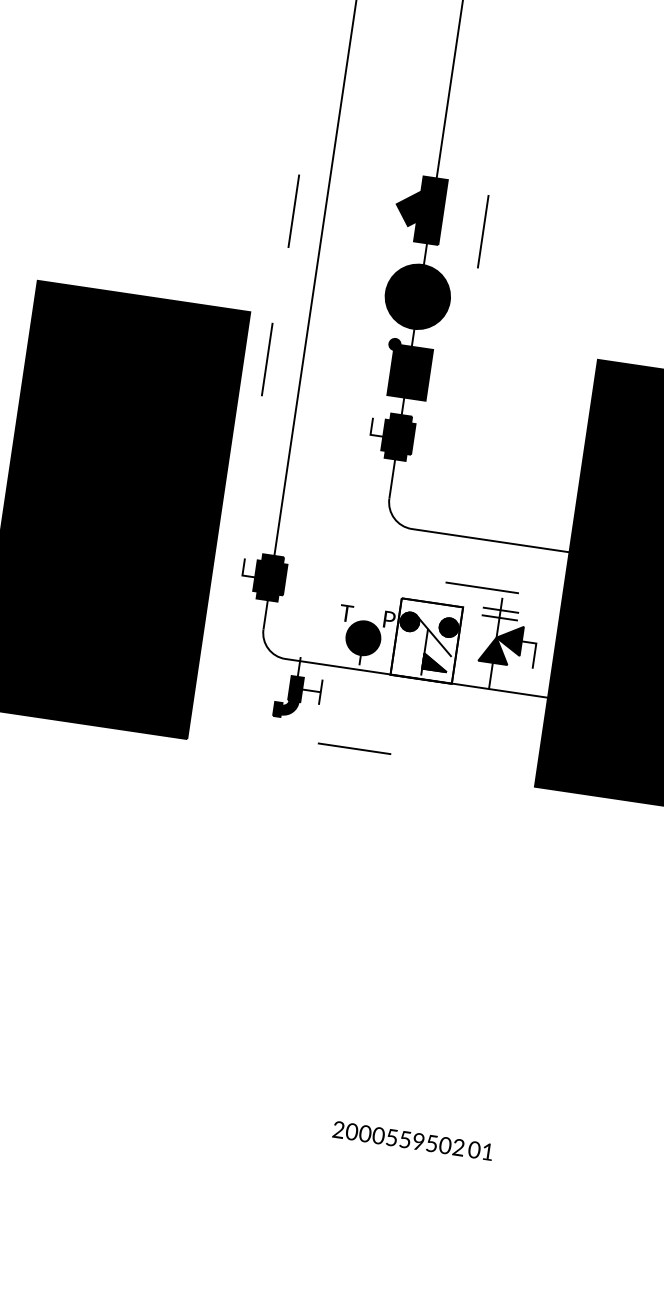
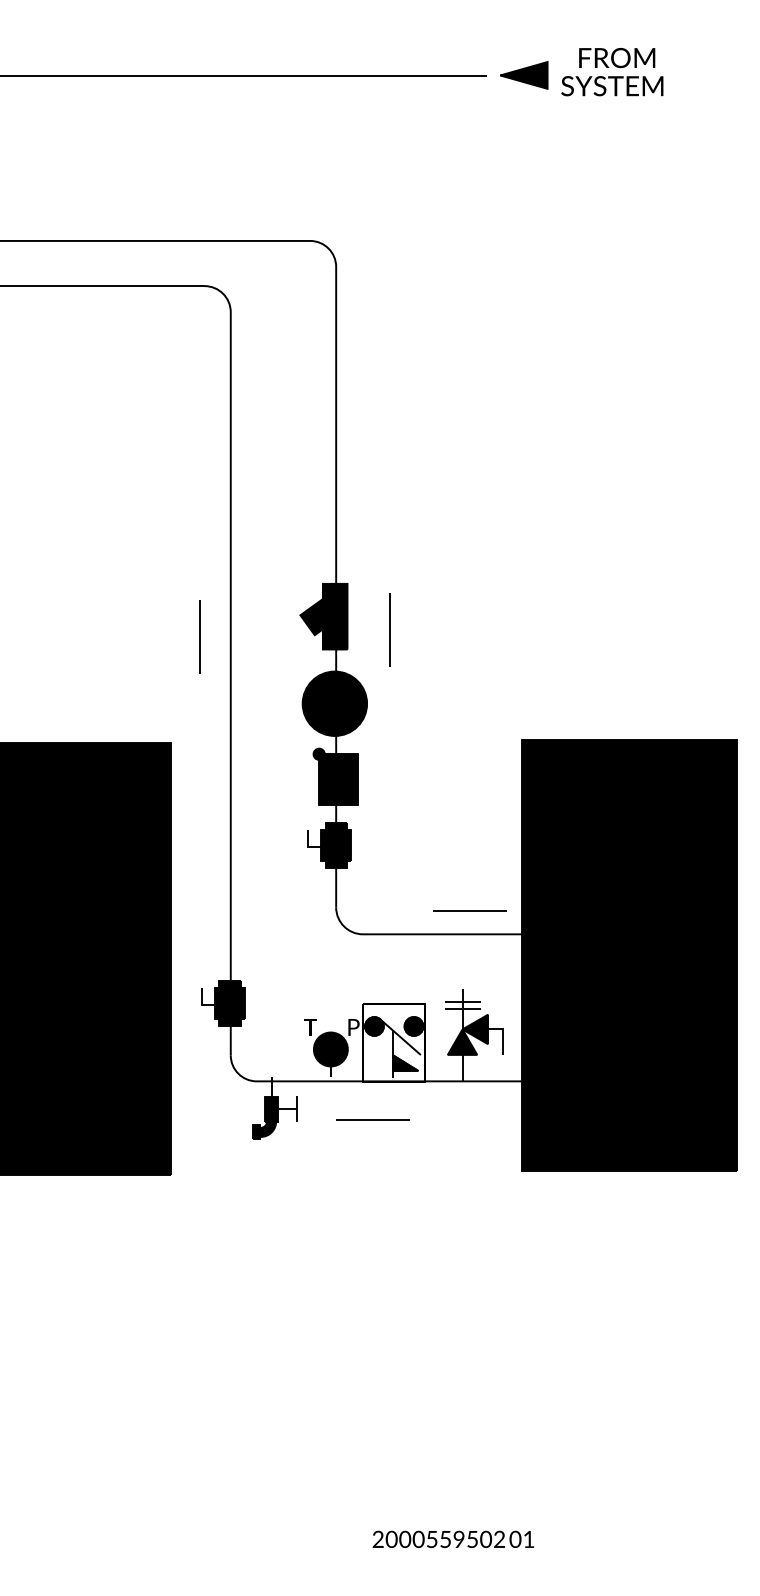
line: (266, 359) -> (194, 787), removed
line: (481, 587) -> (469, 910), moved
line: (353, 748) -> (372, 1119), moved

